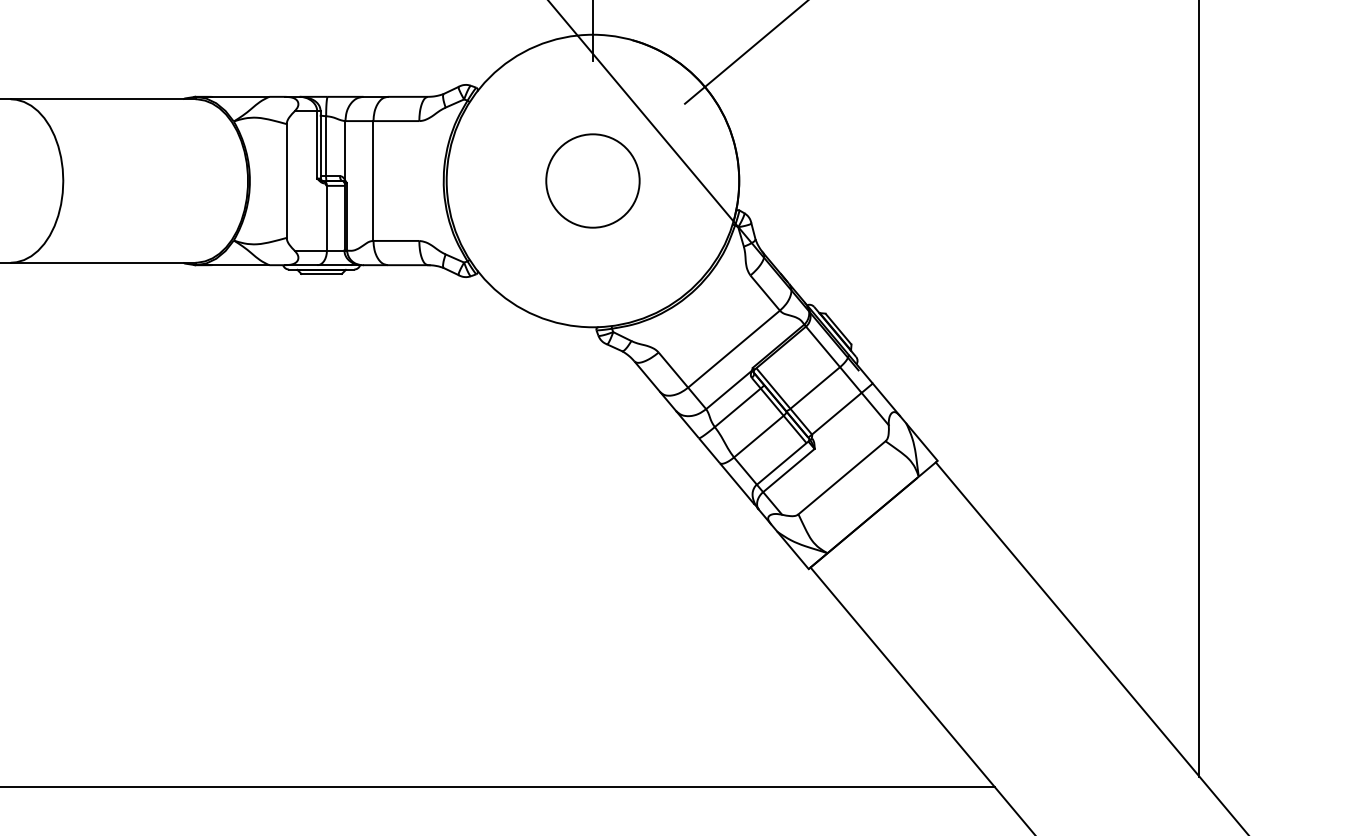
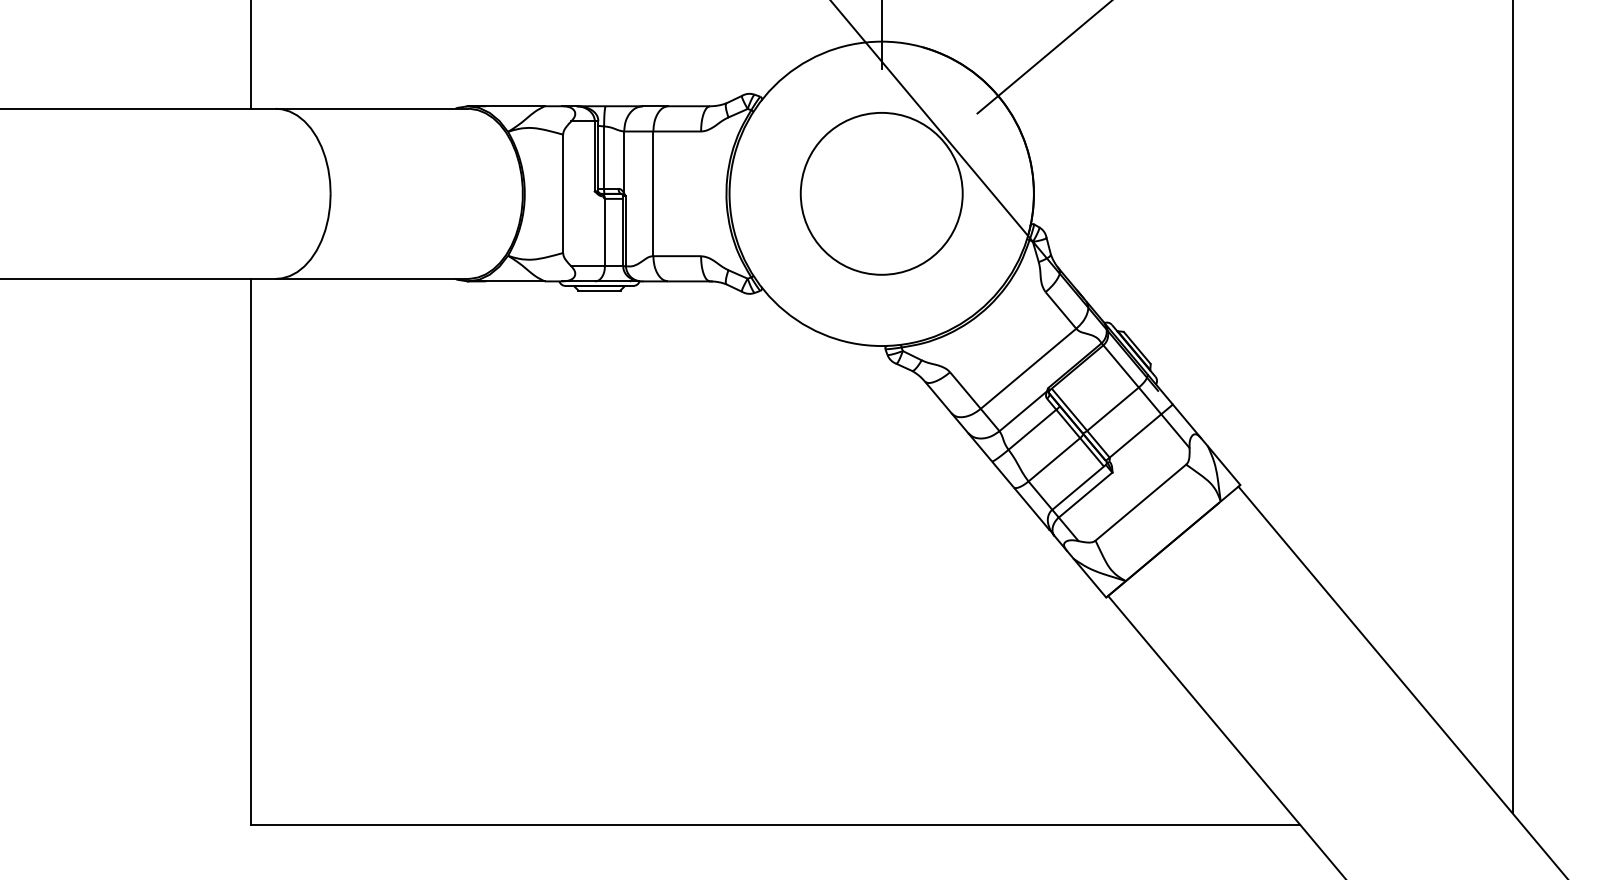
circle: (592, 180) -> (881, 193), size x1.67

